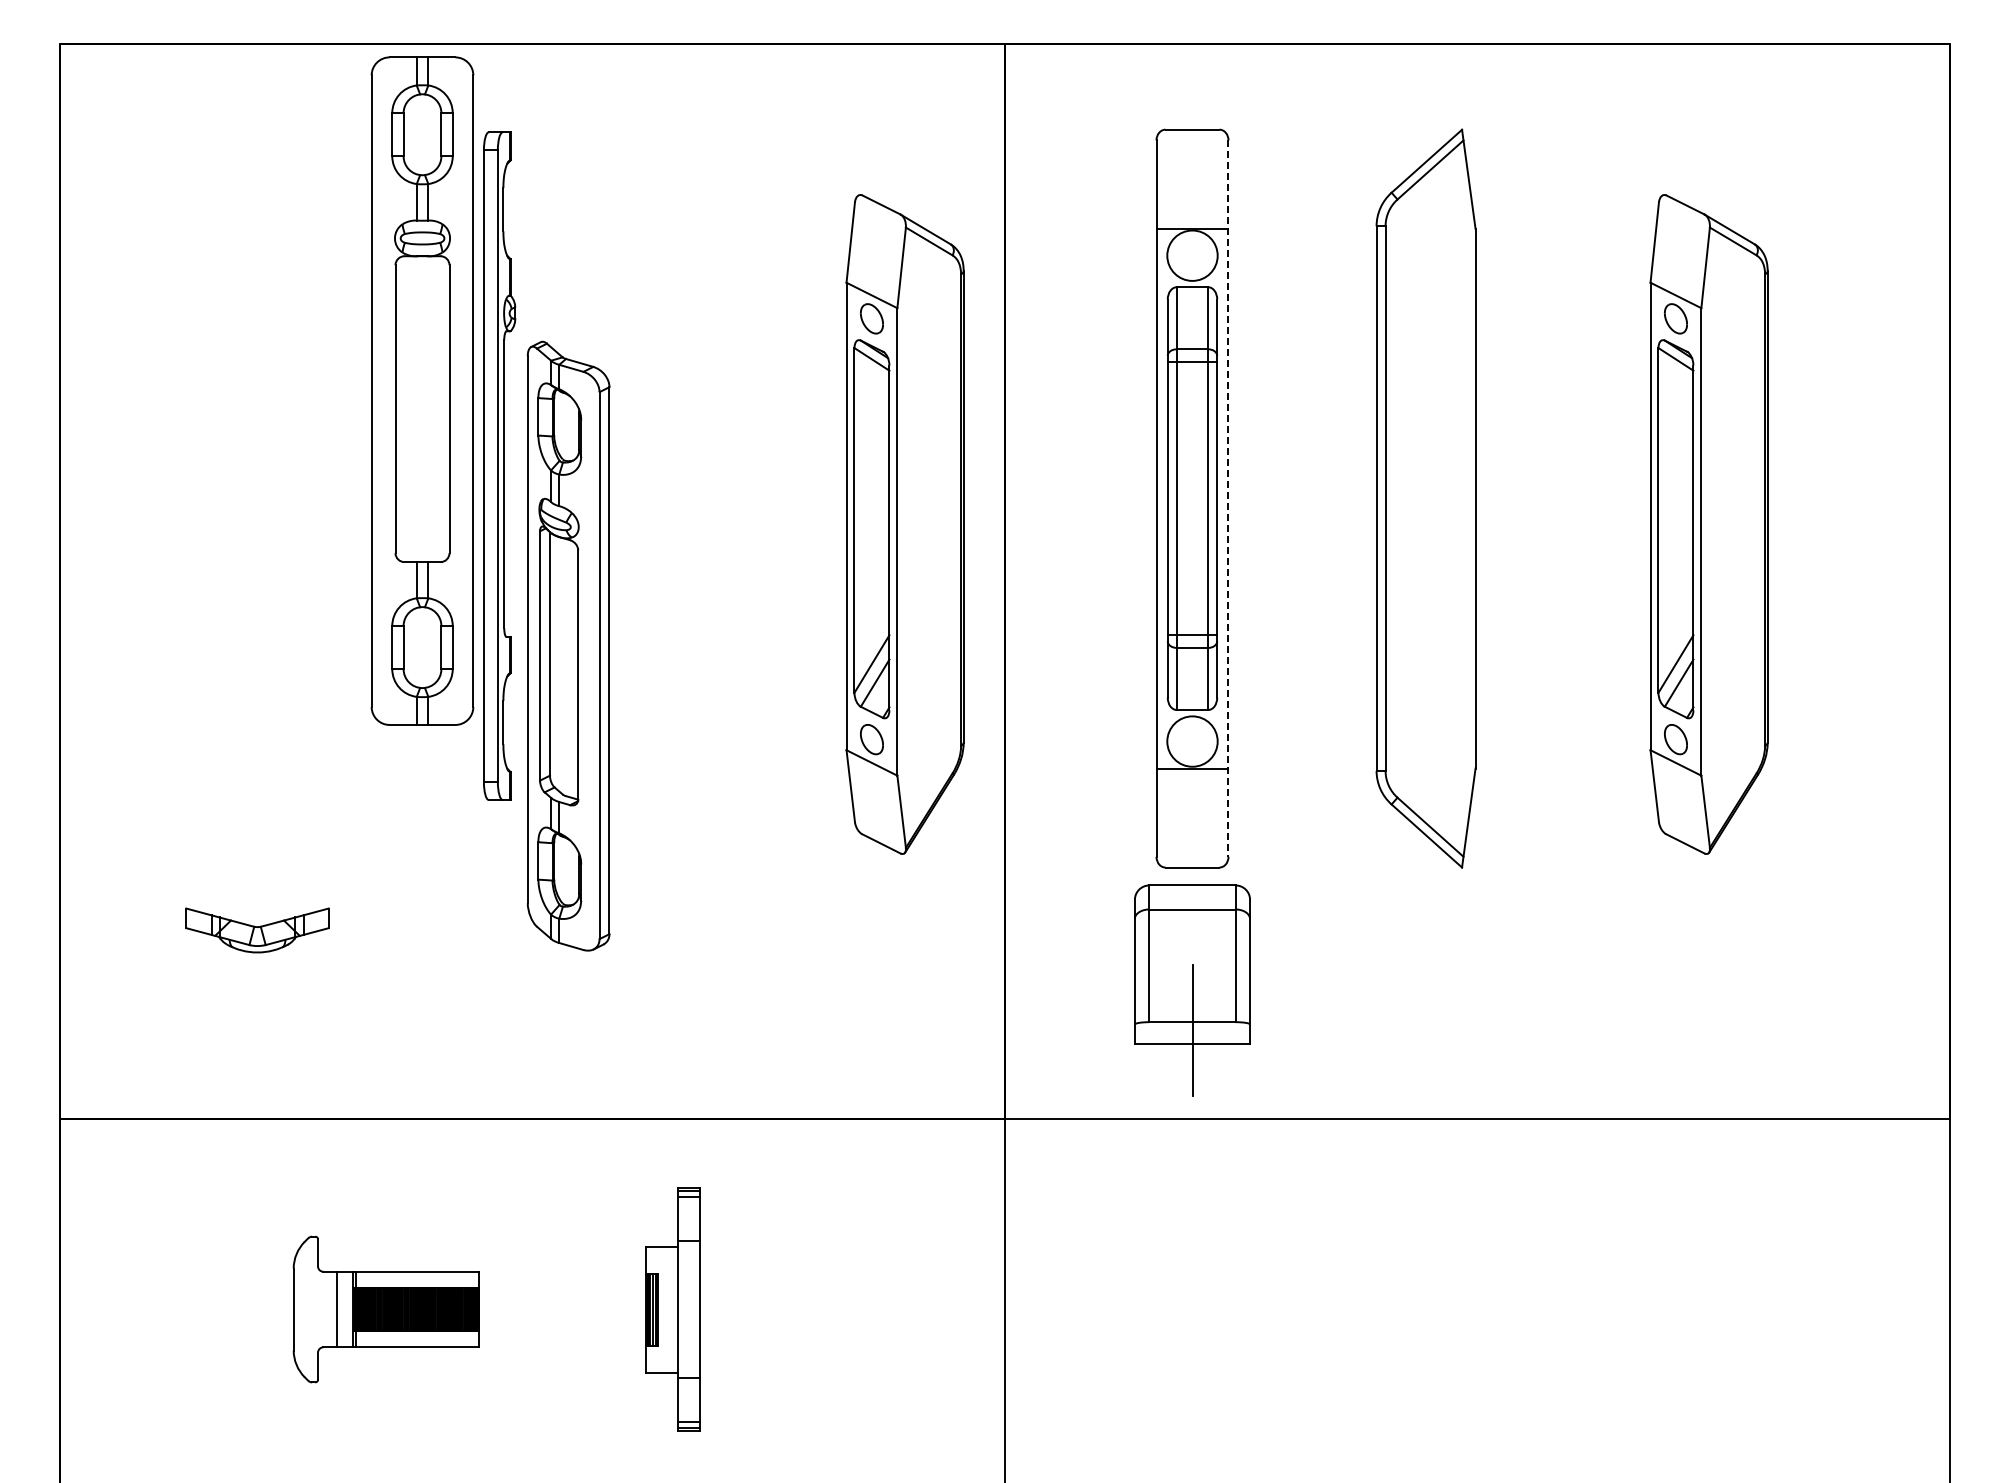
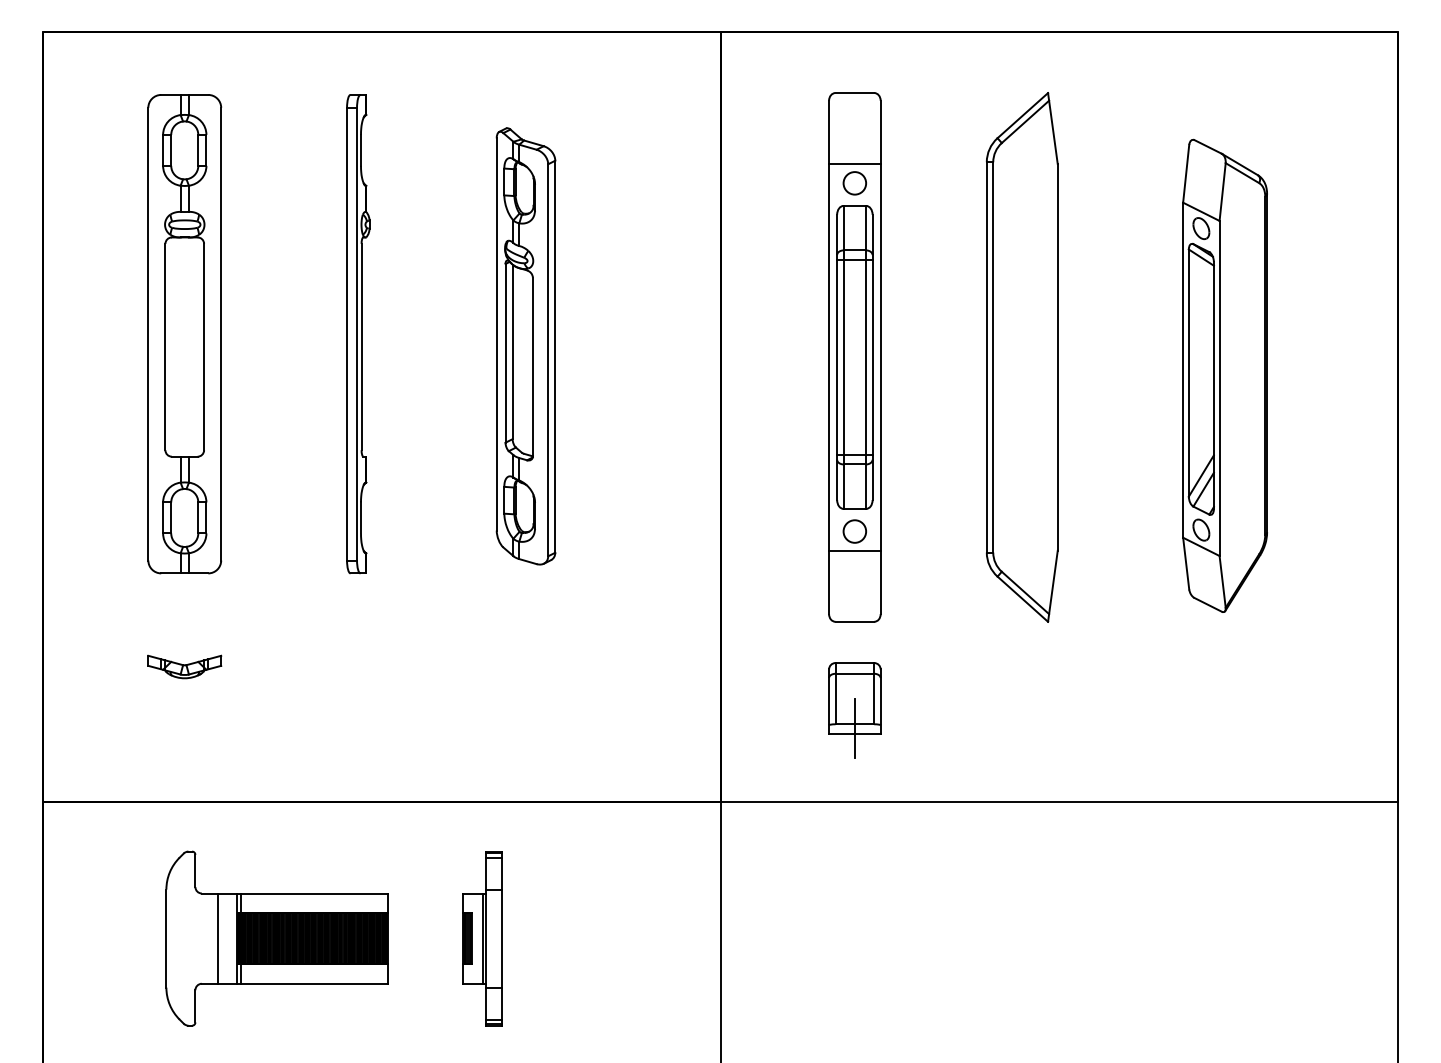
circle: (1192, 255) -> (854, 183), size x0.62
part: (422, 390) -> (184, 333), moved
line: (1228, 499) -> (880, 358), dashed -> solid
part: (904, 524) -> (648, 375), removed
part: (568, 645) -> (525, 345), moved
circle: (1192, 741) -> (854, 531), size x0.62
part: (257, 930) -> (184, 666), size x0.71
part: (1192, 990) -> (854, 709), size x0.62
part: (386, 1309) -> (277, 938), size x1.67
line: (673, 1309) -> (482, 938), added

